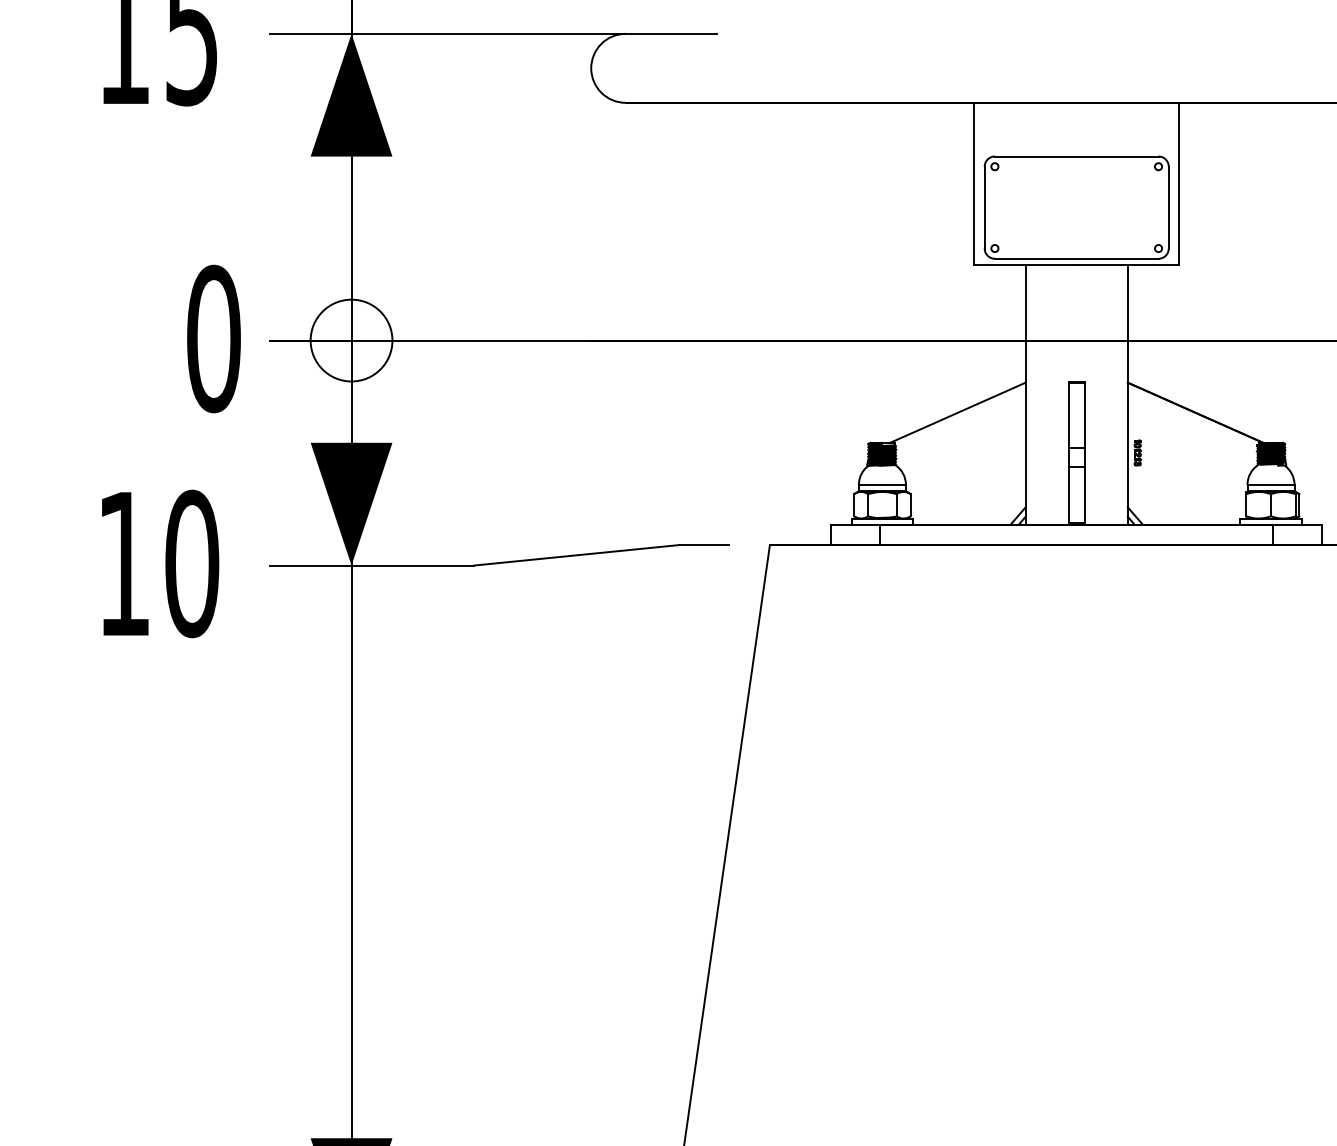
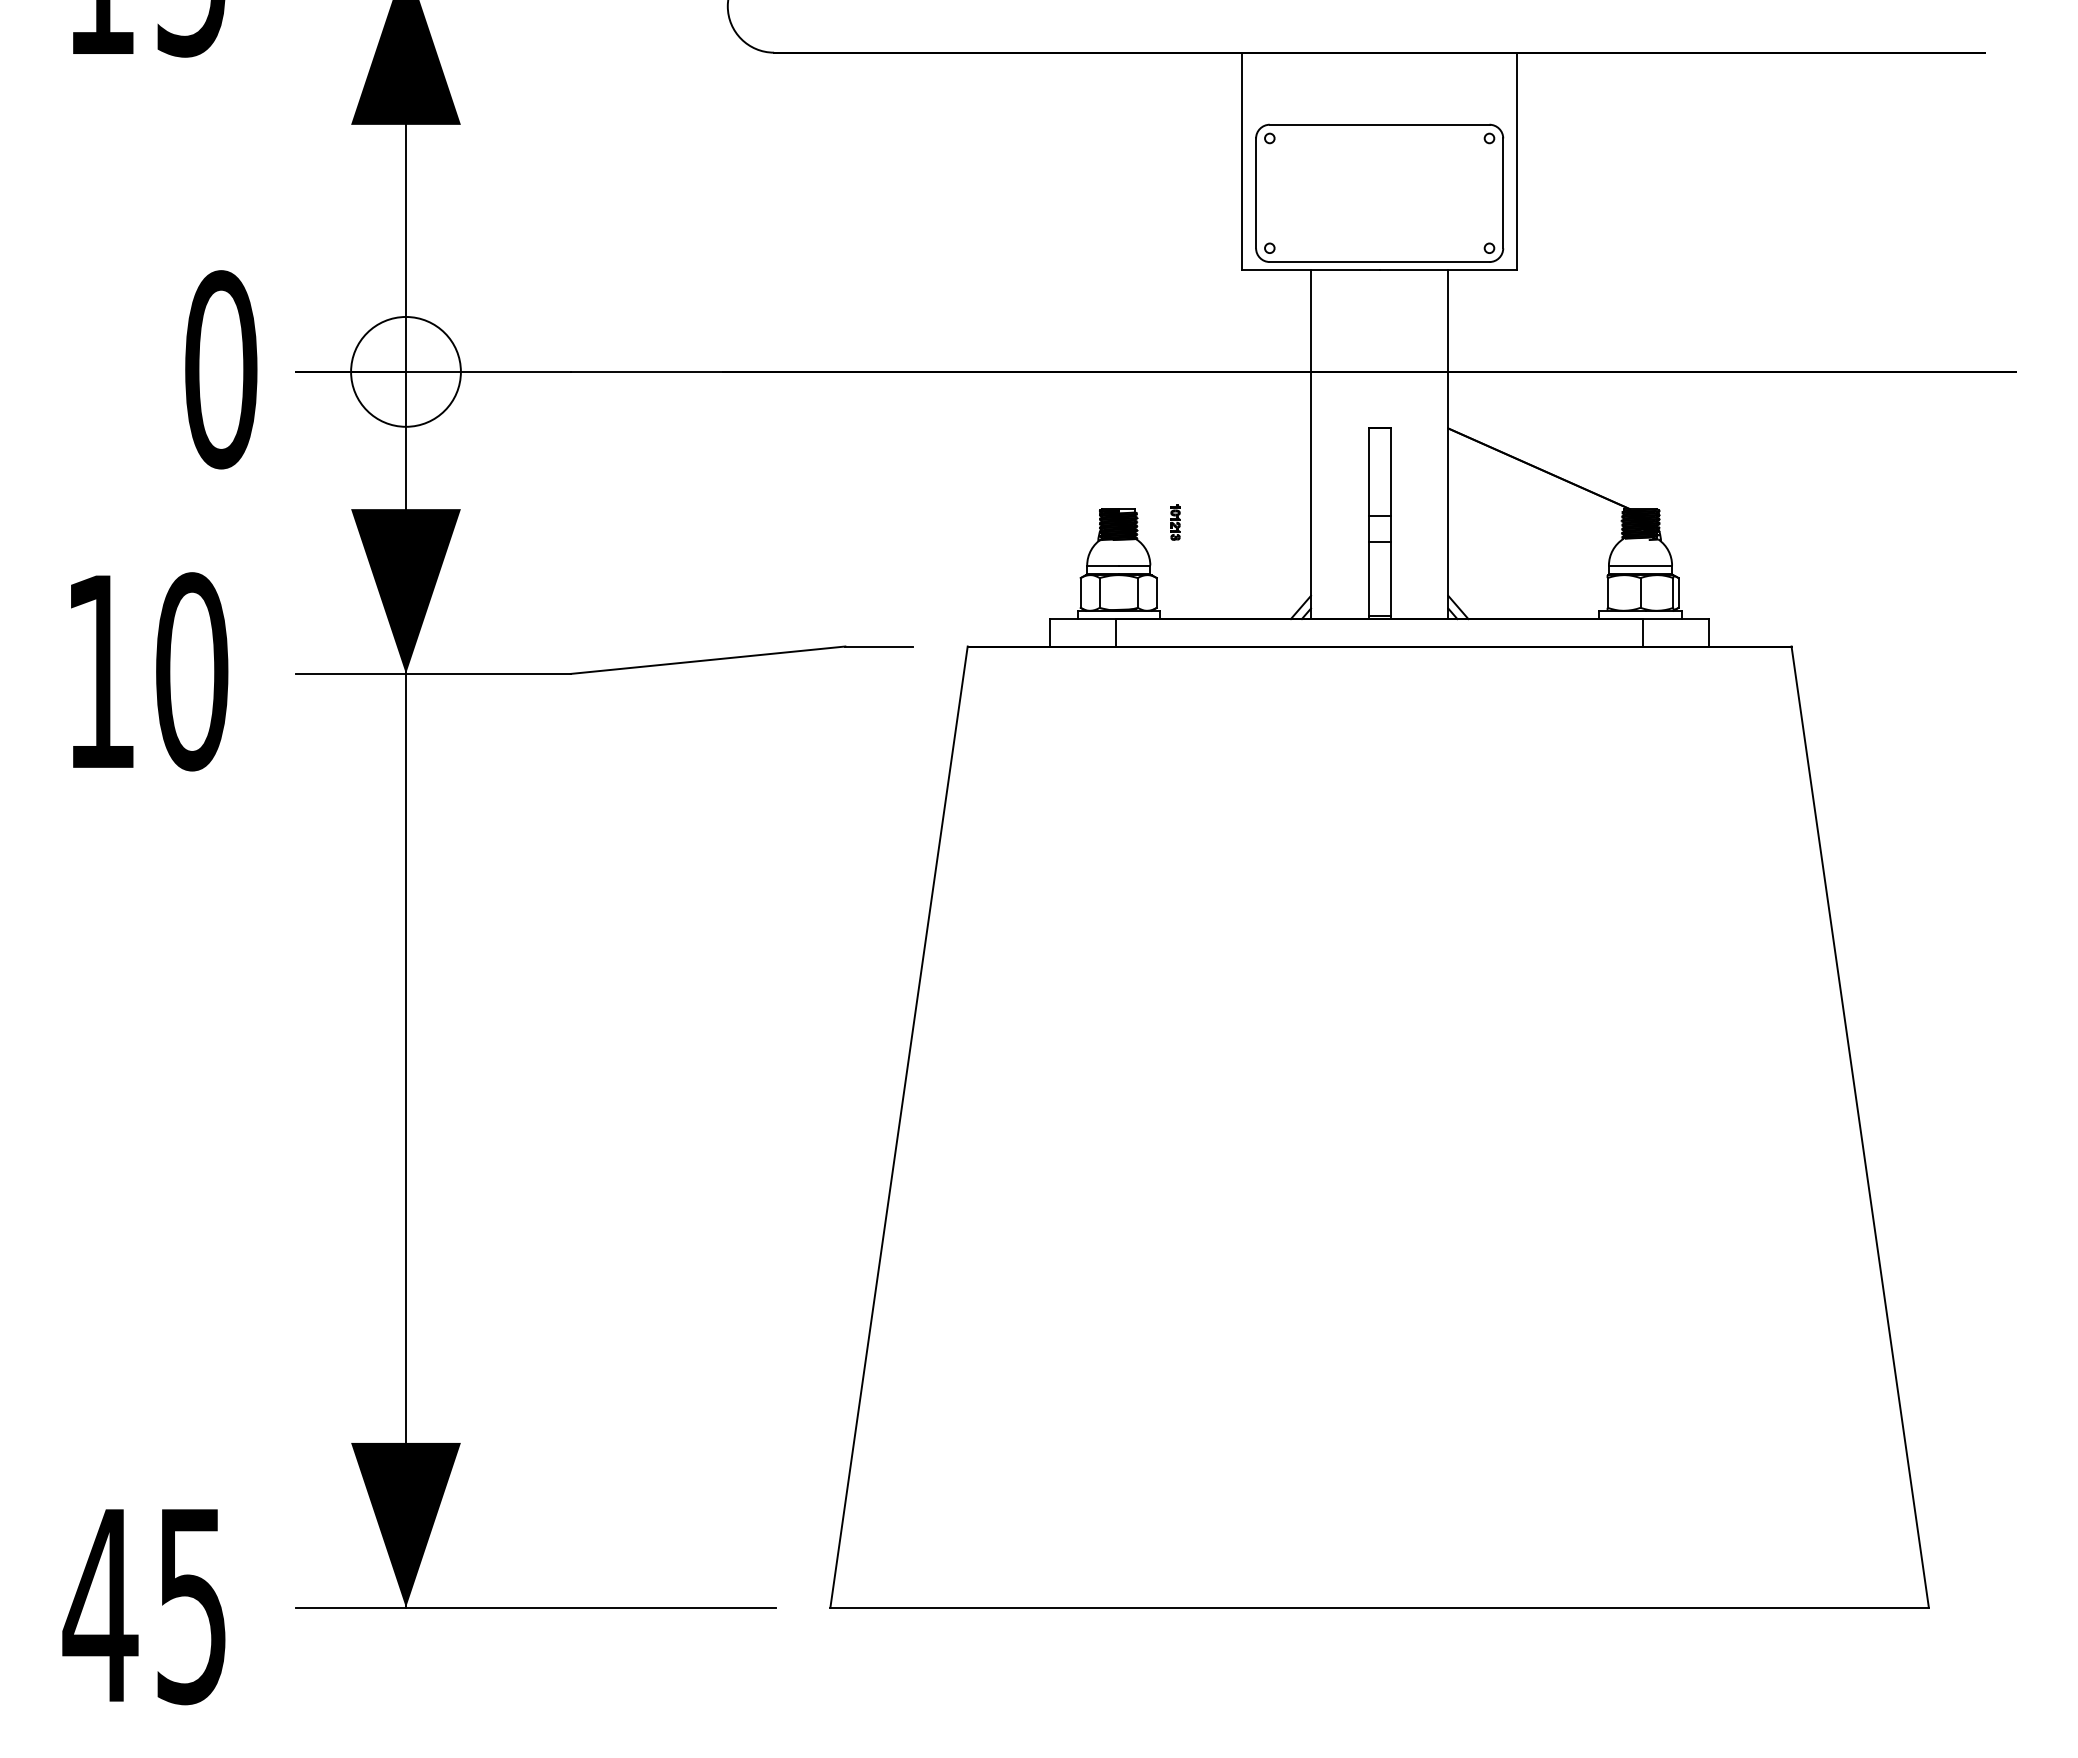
line: (958, 412) -> (1220, 468), removed
part: (1137, 452) -> (1175, 522), moved

